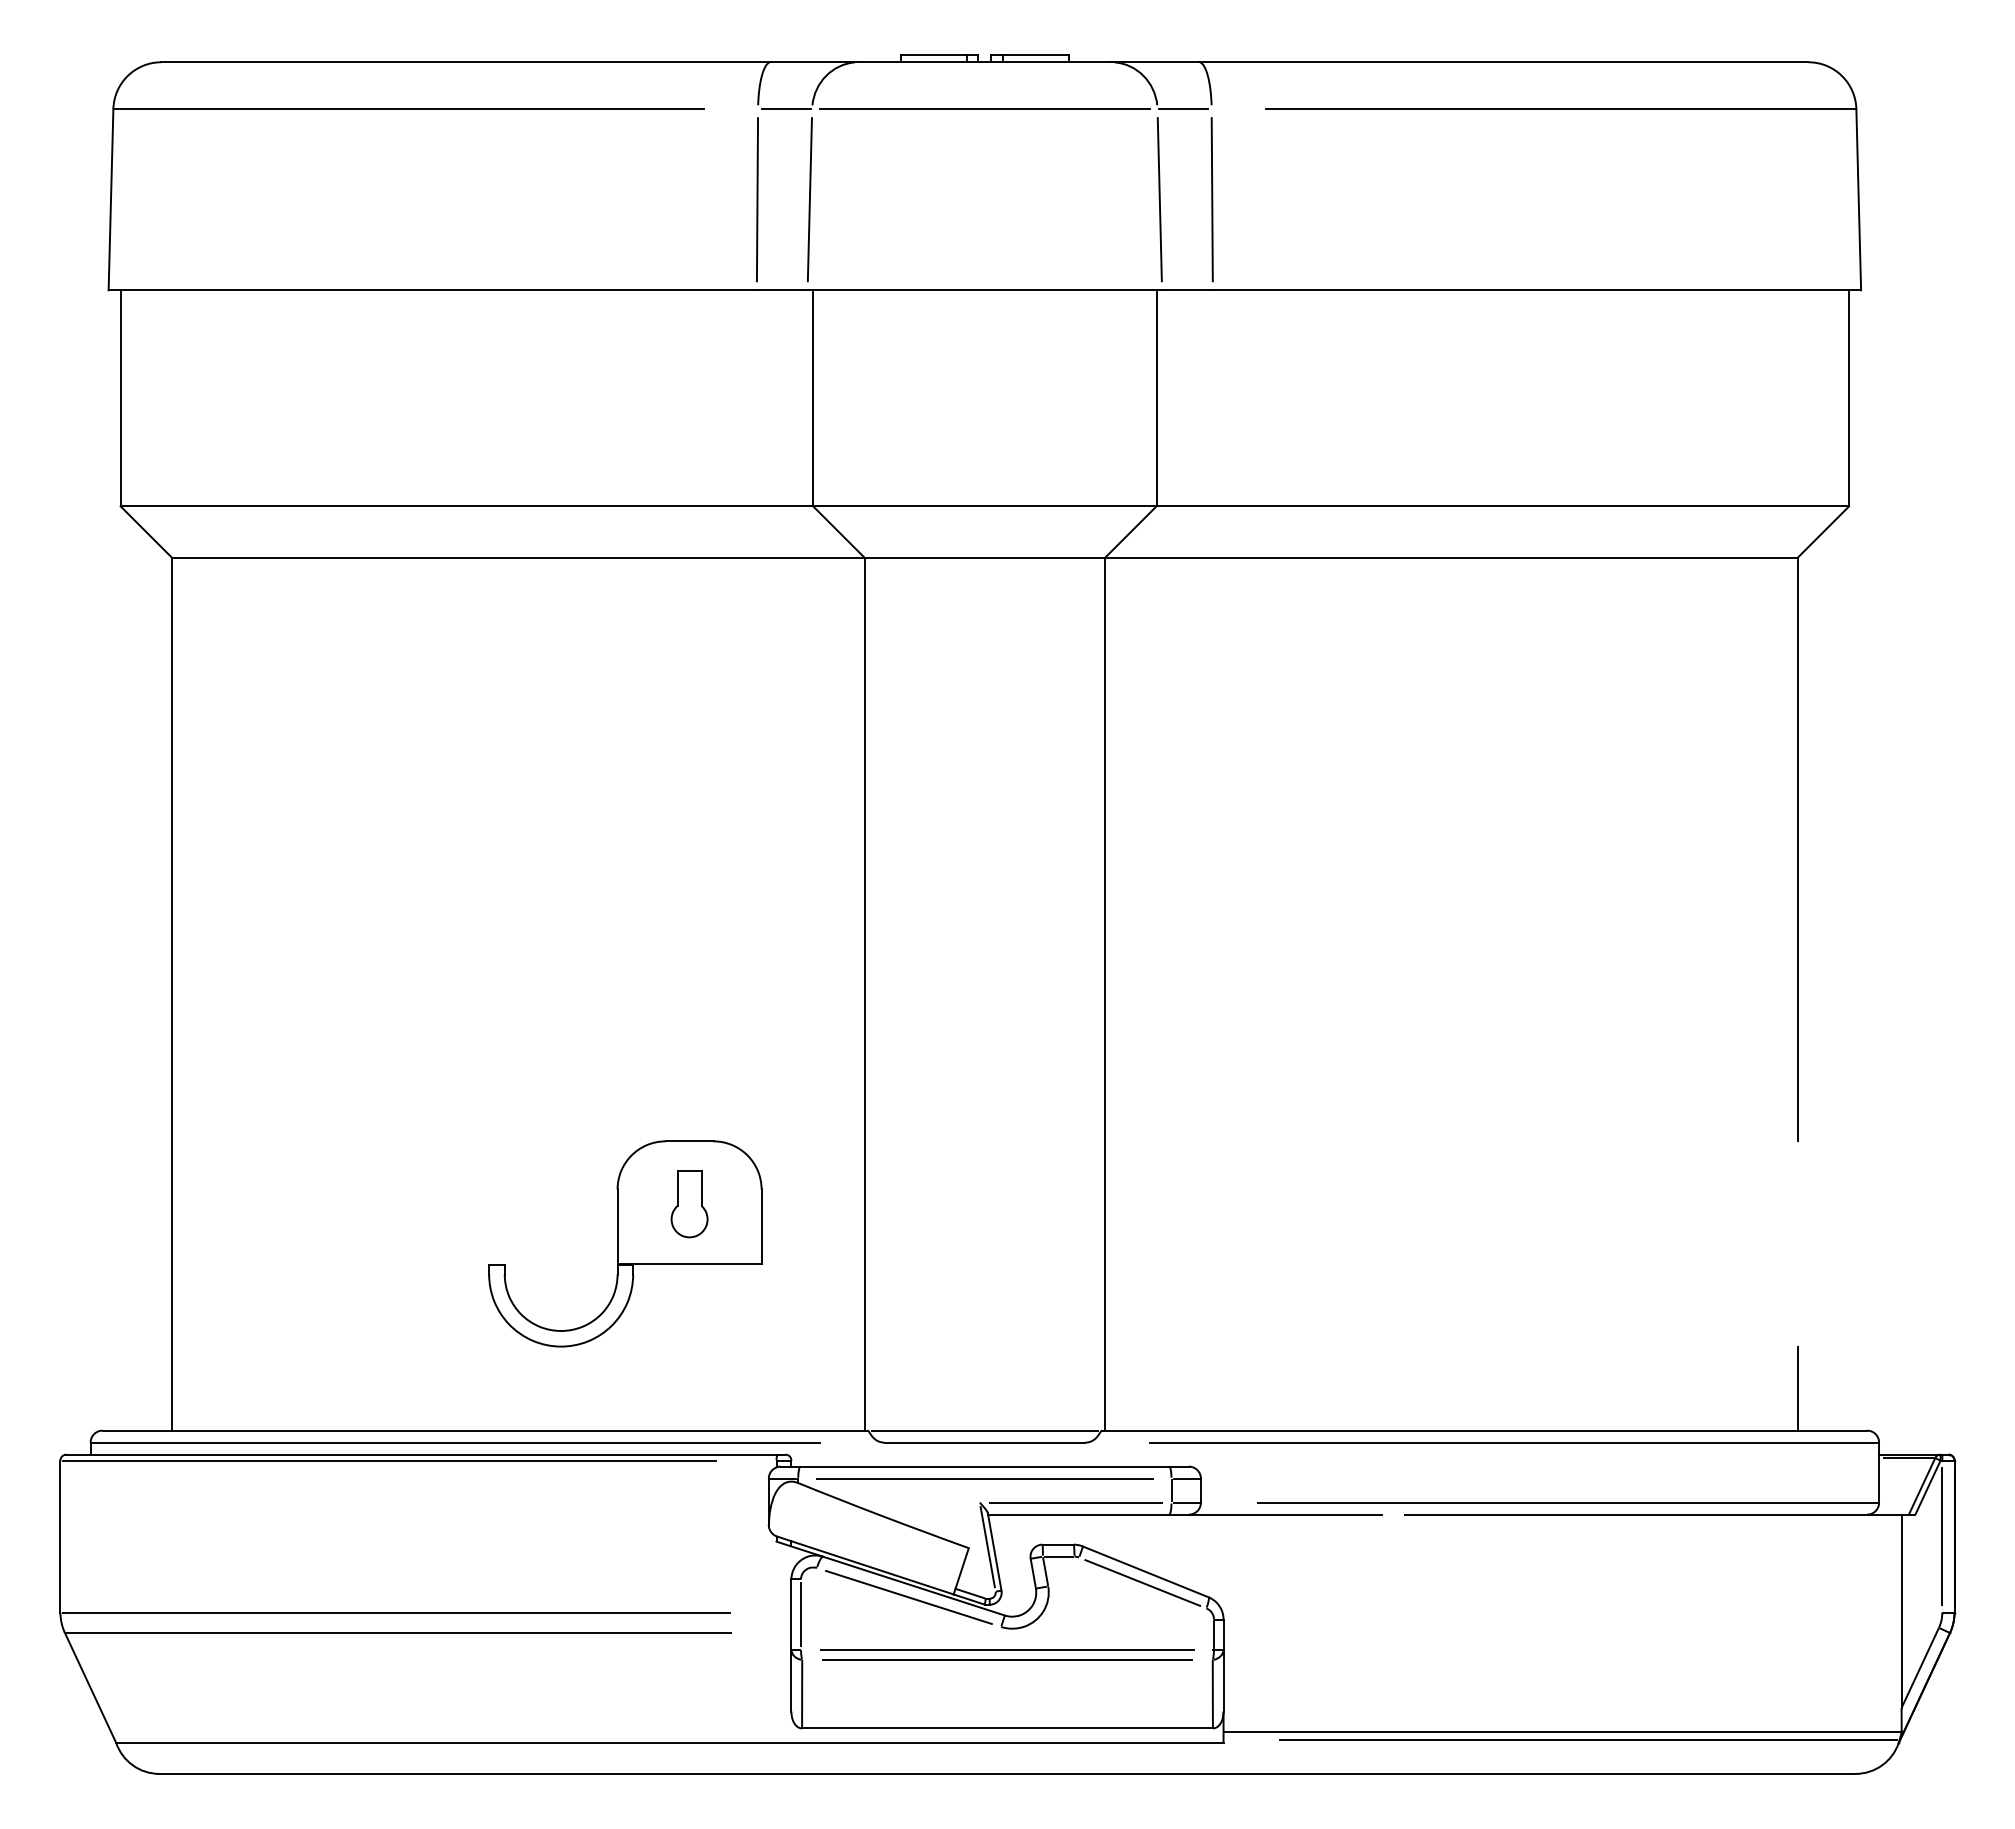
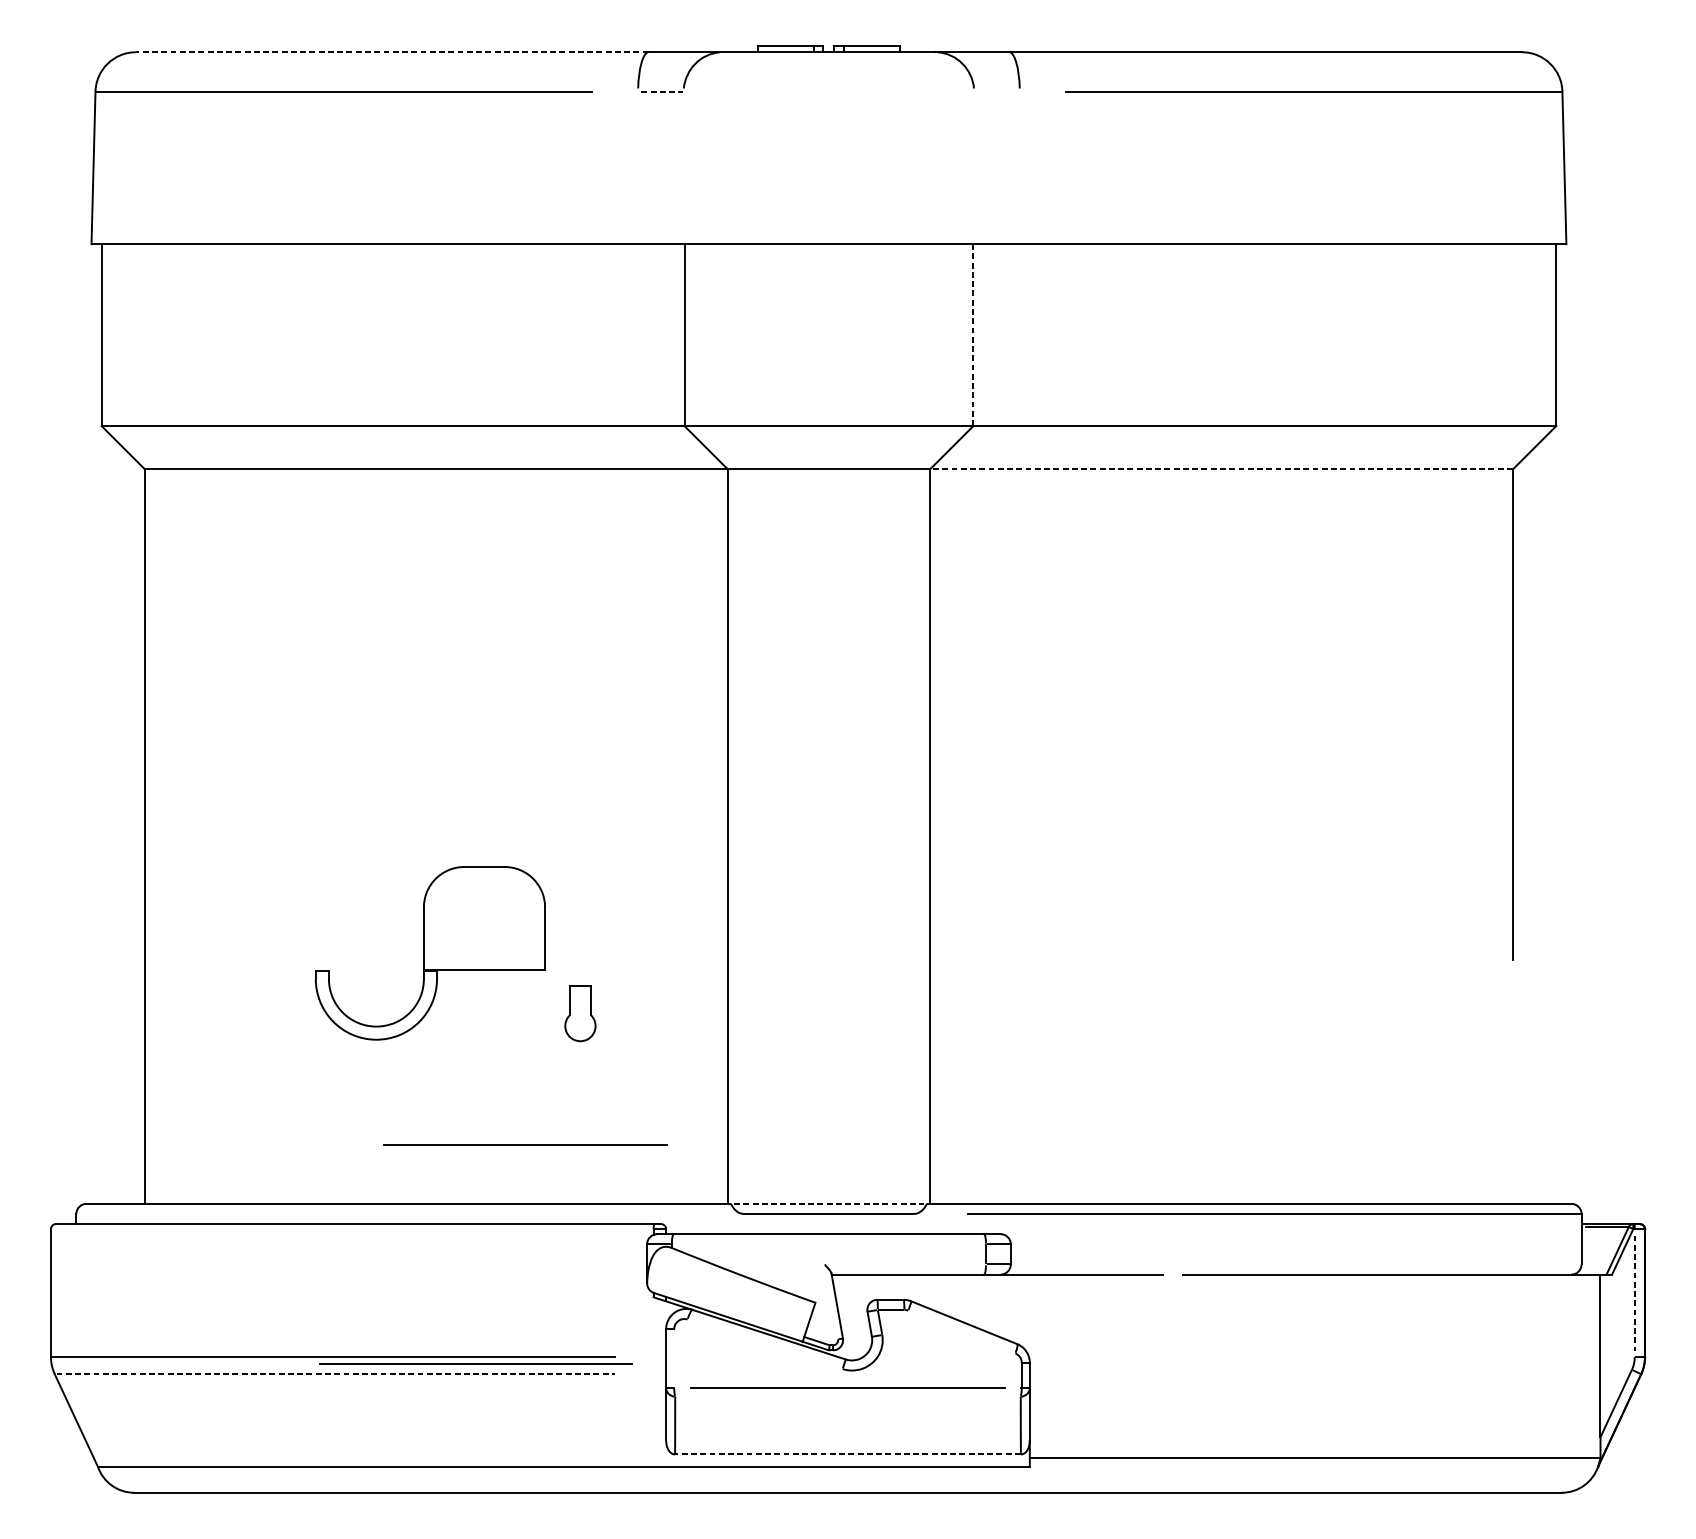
line: (465, 62) -> (391, 52), solid -> dashed
line: (786, 109) -> (662, 92), solid -> dashed
line: (984, 109) -> (828, 92), removed
line: (1182, 109) -> (995, 92), removed
line: (757, 199) -> (637, 167), removed
line: (809, 199) -> (681, 167), removed
line: (1159, 199) -> (975, 167), removed
line: (1211, 199) -> (1019, 167), removed
line: (1156, 398) -> (973, 335), solid -> dashed
line: (1450, 558) -> (1220, 469), solid -> dashed
part: (625, 1243) -> (430, 952), moved
line: (1797, 1388) -> (1512, 1168), removed
line: (984, 1430) -> (828, 1203), solid -> dashed
line: (456, 1442) -> (384, 1213), removed
line: (389, 1460) -> (327, 1229), removed
line: (984, 1478) -> (524, 1144), moved
line: (1075, 1502) -> (905, 1264), removed
line: (1567, 1502) -> (1319, 1264), removed
line: (1942, 1537) -> (1634, 1293), solid -> dashed
line: (987, 1547) -> (831, 1302), removed
line: (1142, 1582) -> (961, 1331), removed
line: (908, 1596) -> (764, 1343), removed
line: (801, 1613) -> (674, 1357), removed
line: (398, 1632) -> (335, 1373), solid -> dashed
line: (1007, 1659) -> (476, 1363), moved
line: (1007, 1728) -> (848, 1454), solid -> dashed
line: (1588, 1740) -> (1336, 1464), removed

